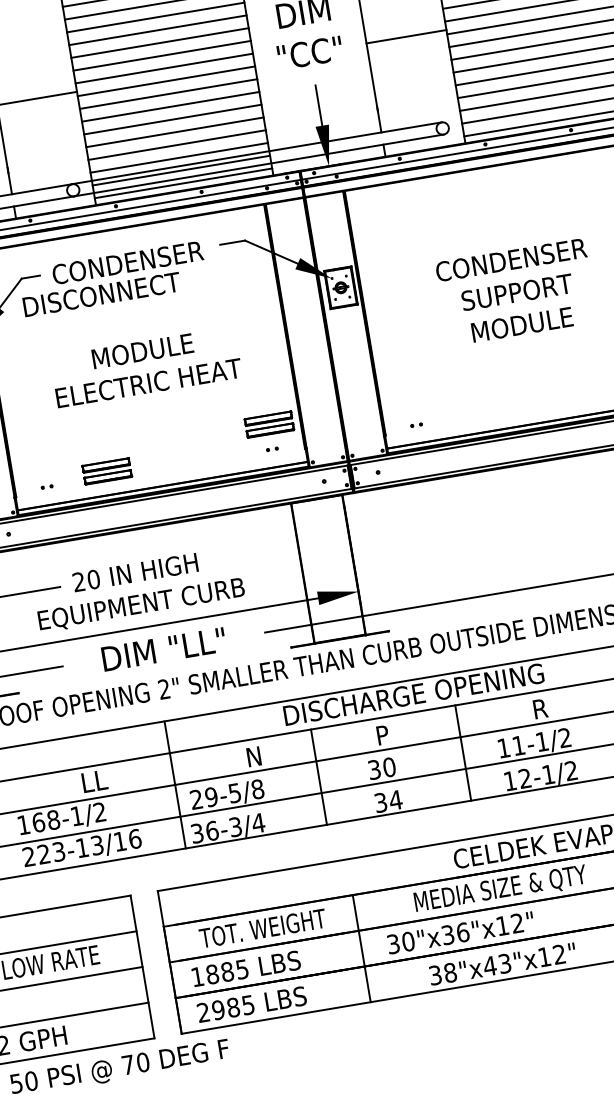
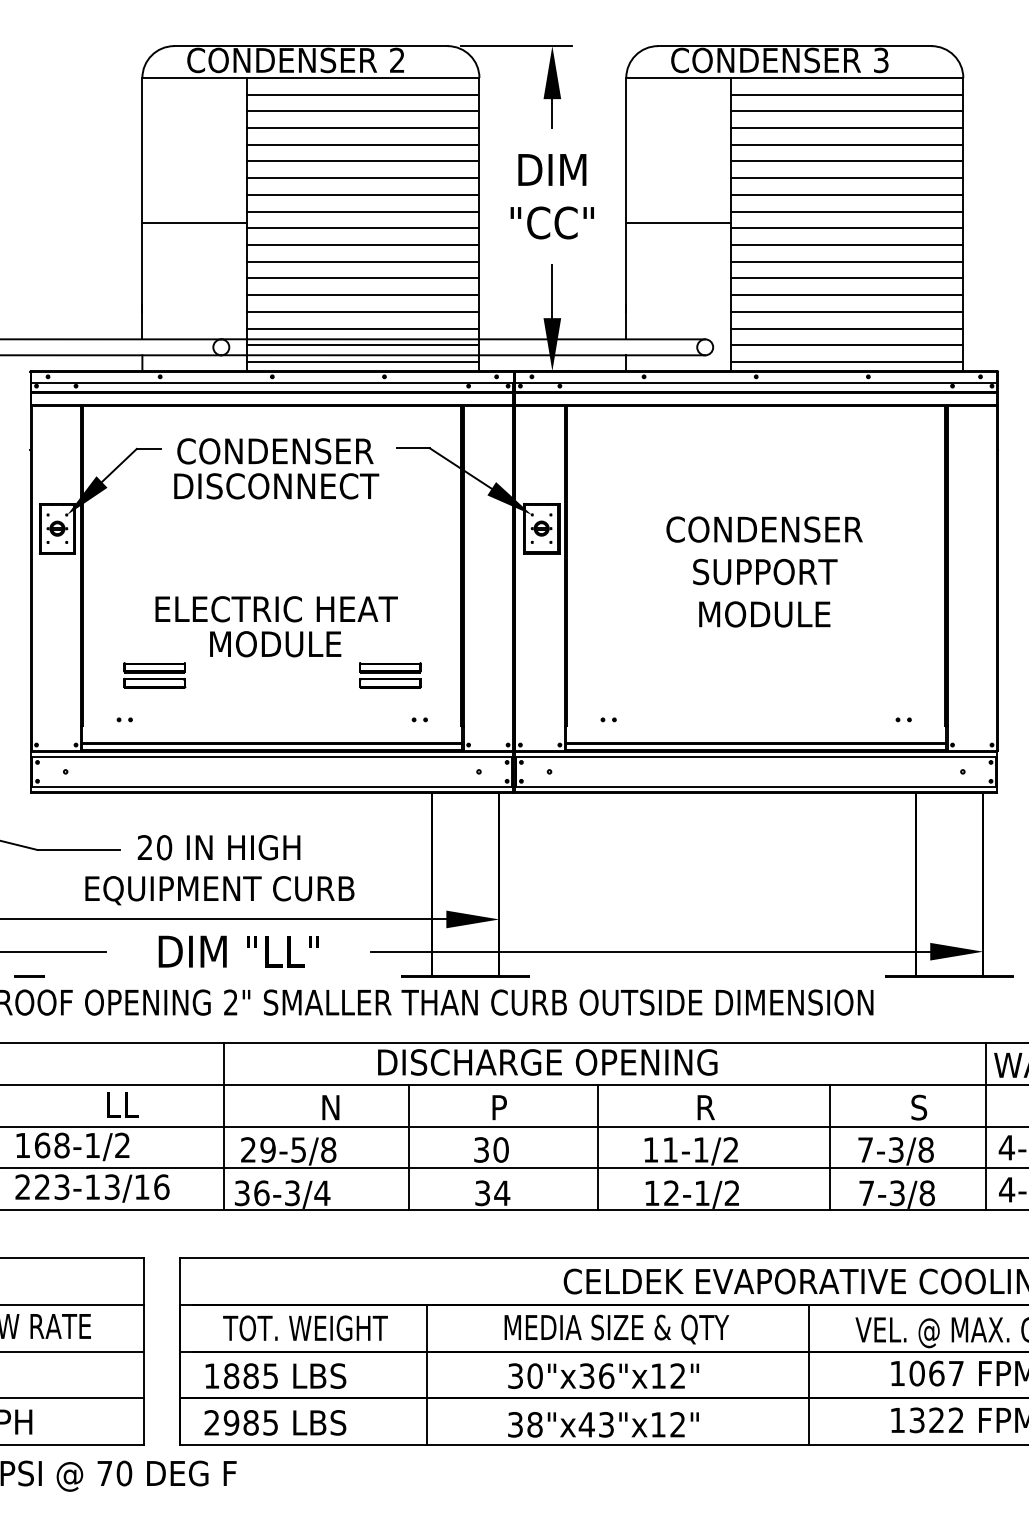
text: (101, 294) -> (276, 486), moved
text: (142, 351) -> (275, 644), moved
part: (269, 424) -> (390, 675), moved
part: (107, 471) -> (154, 675), moved
text: (460, 932) -> (603, 1375), moved

